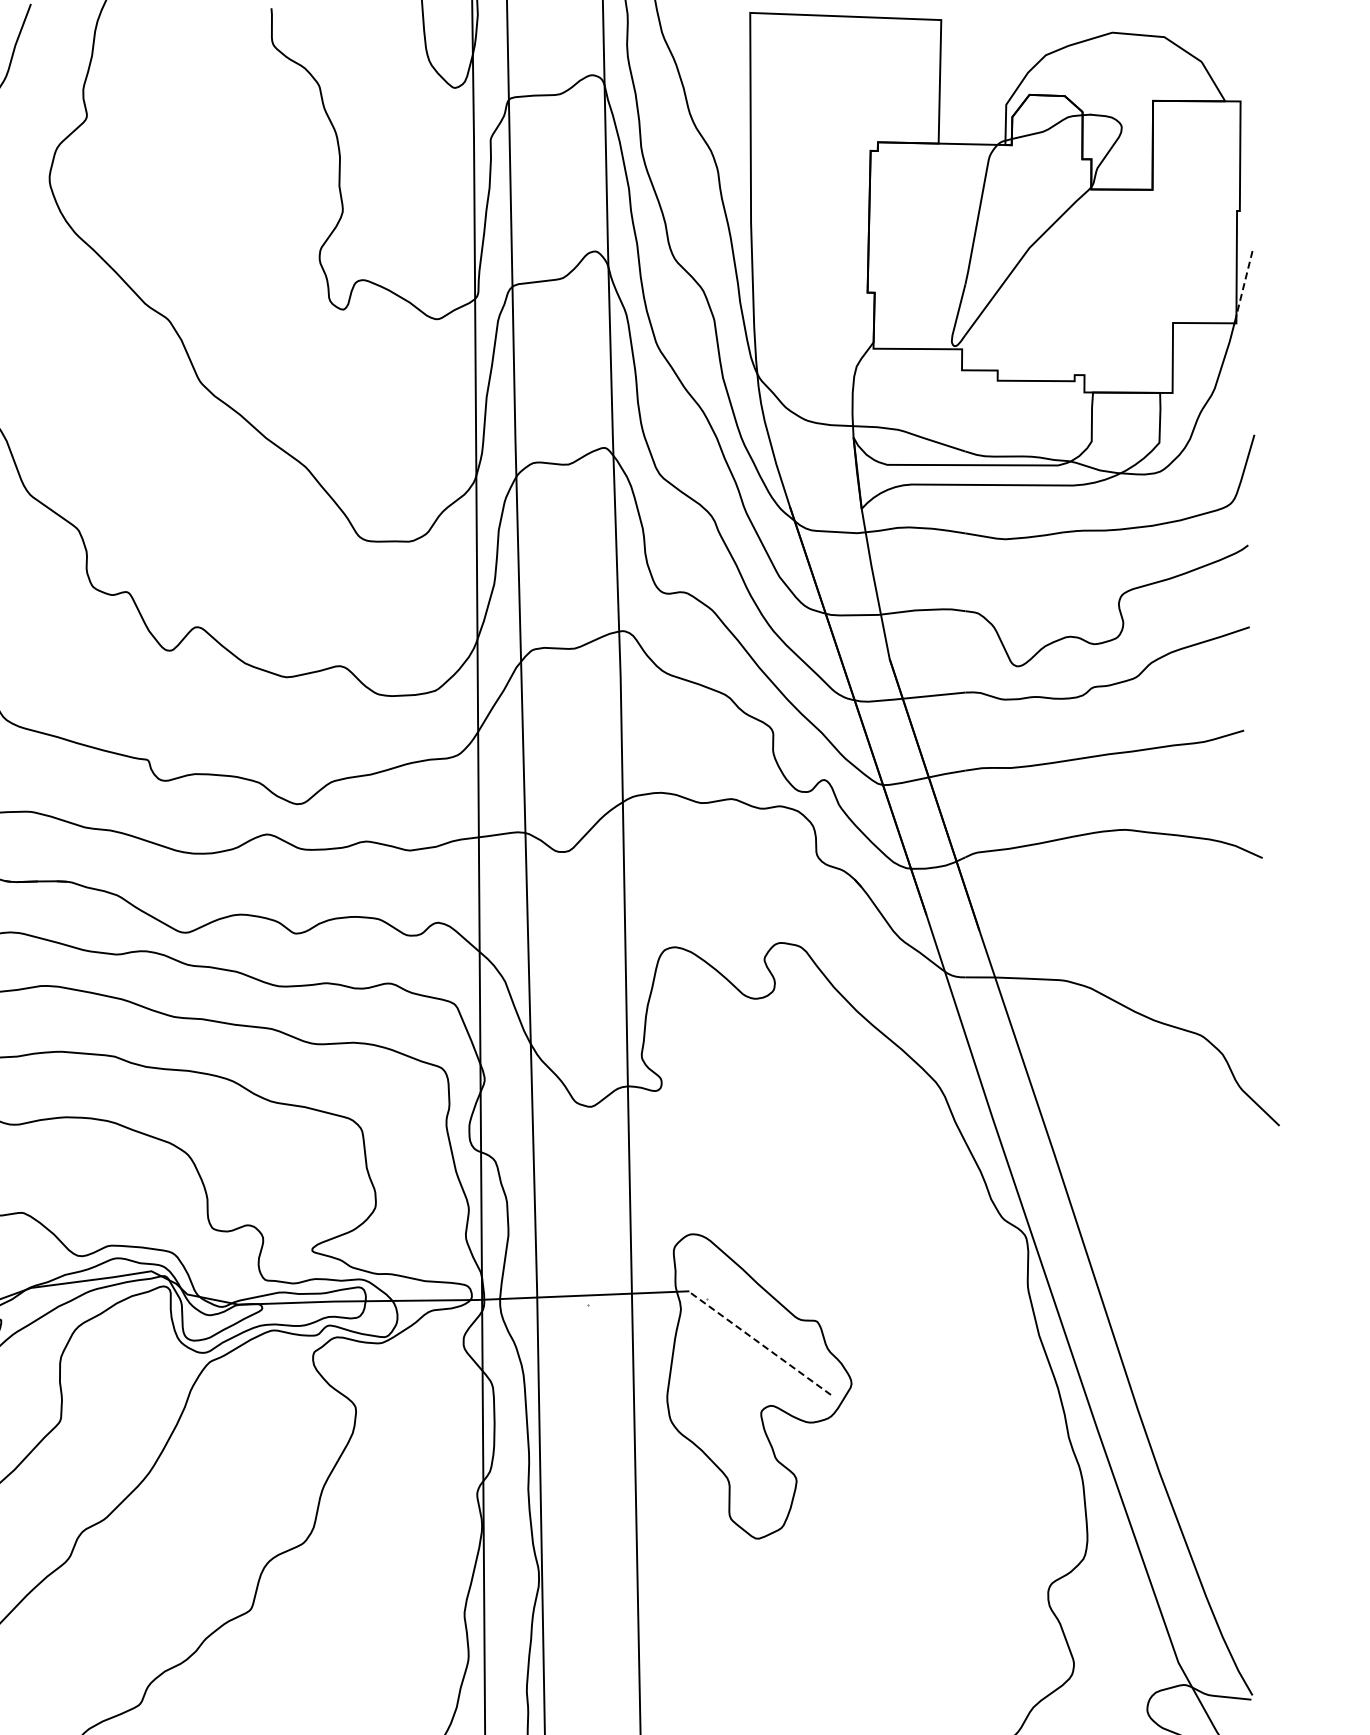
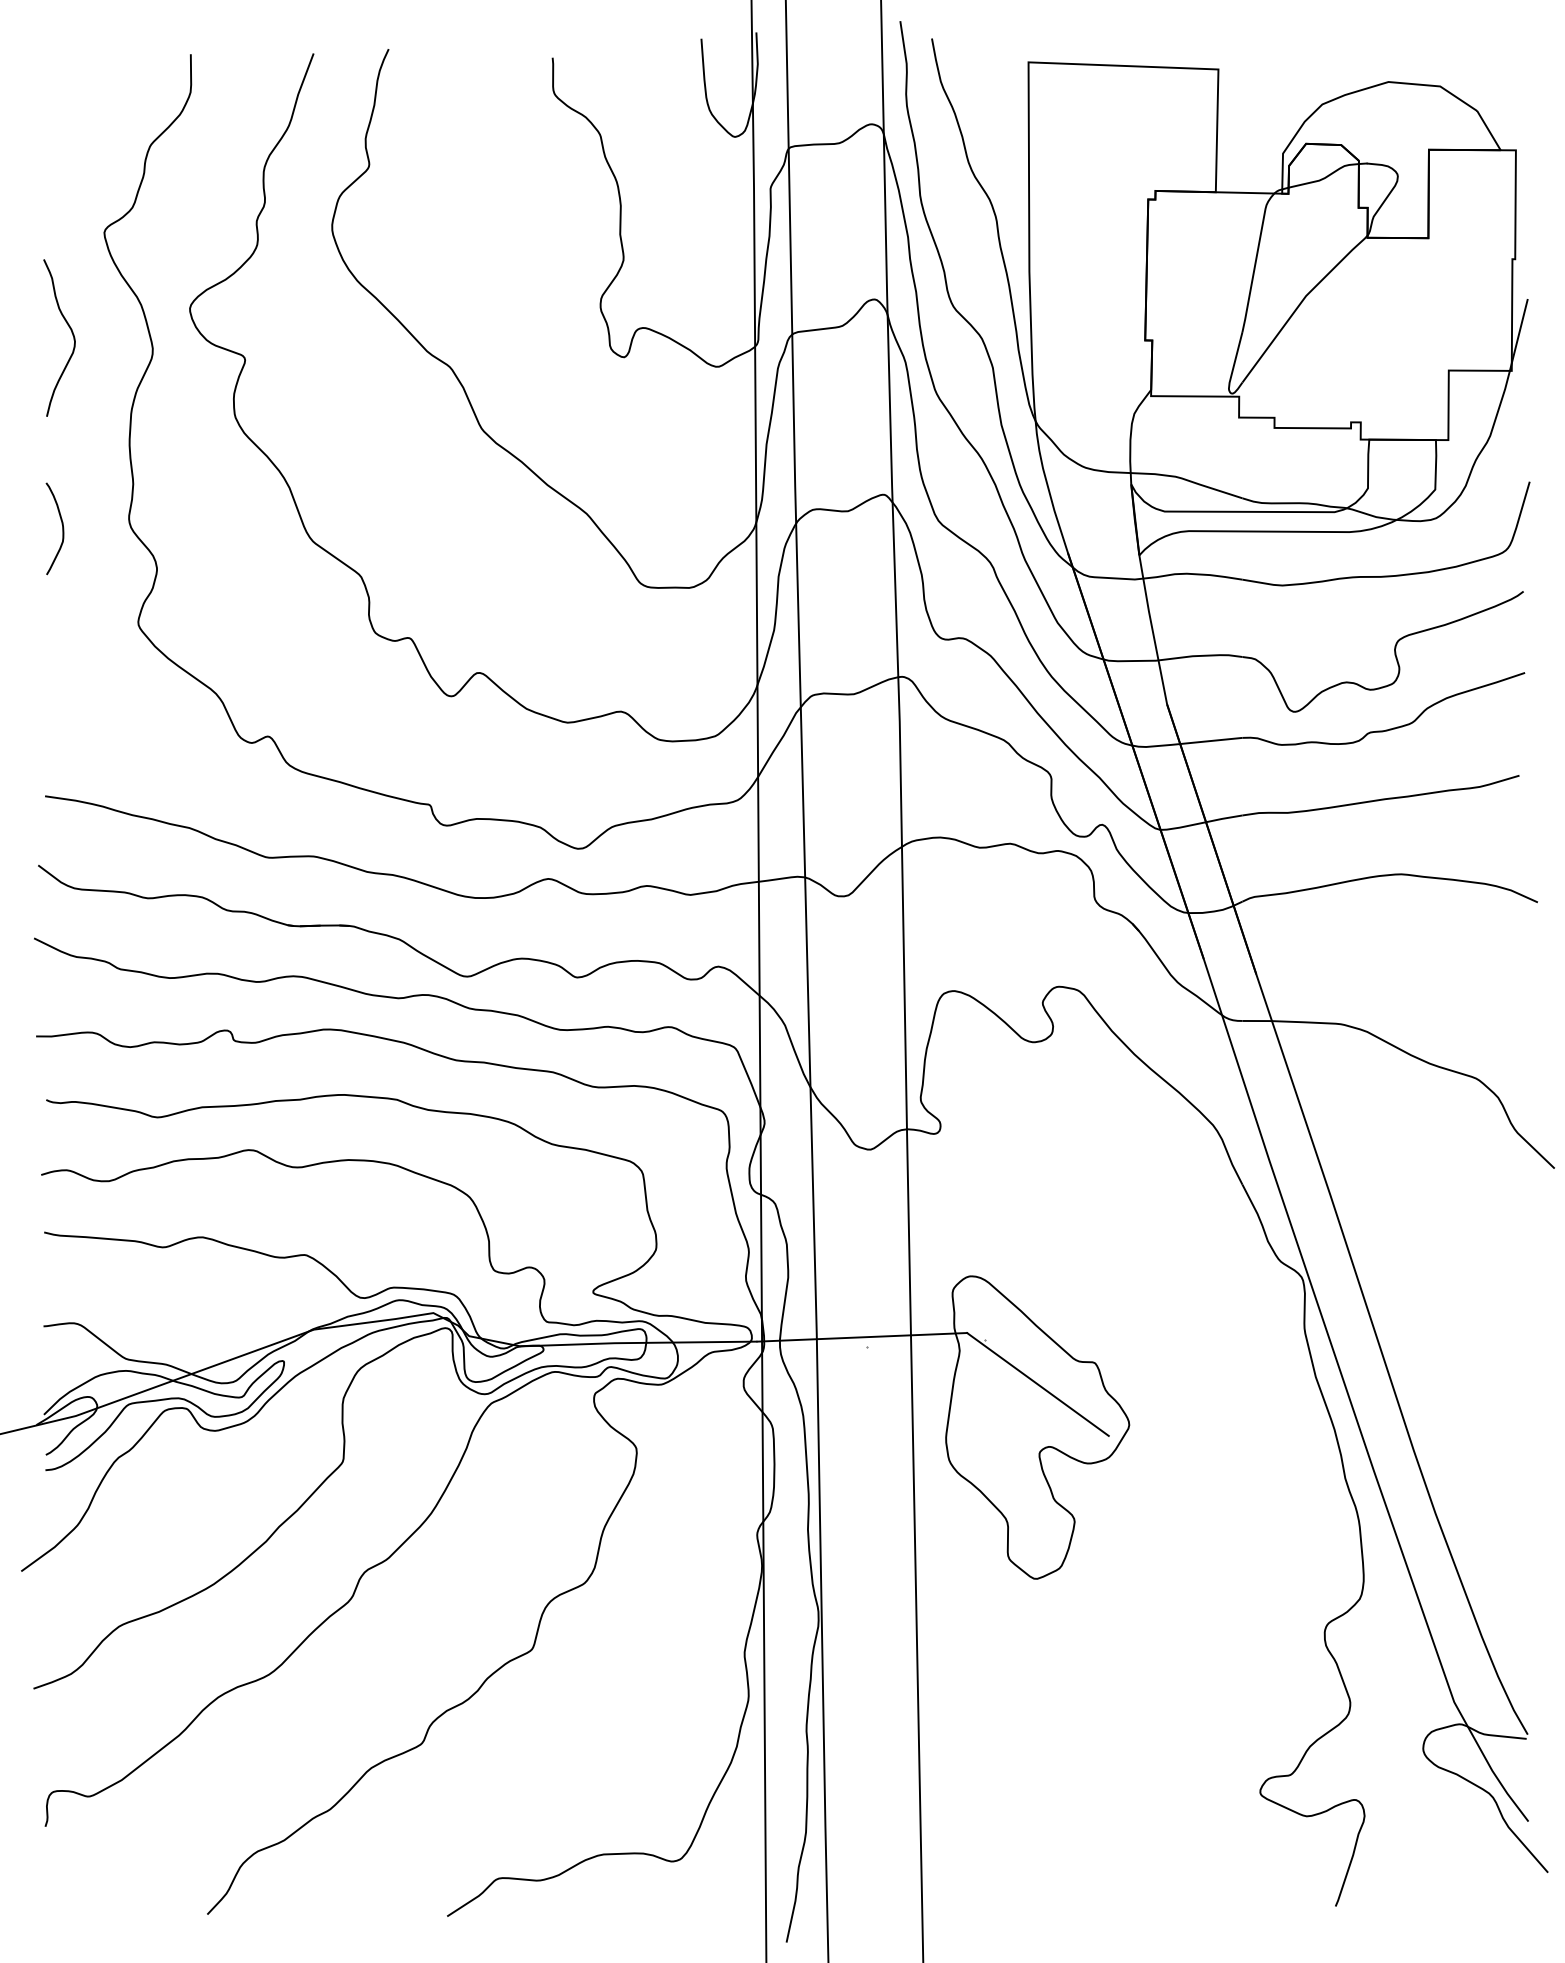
line: (1244, 283) -> (1519, 331), dashed -> solid
line: (759, 1343) -> (1037, 1384), dashed -> solid

